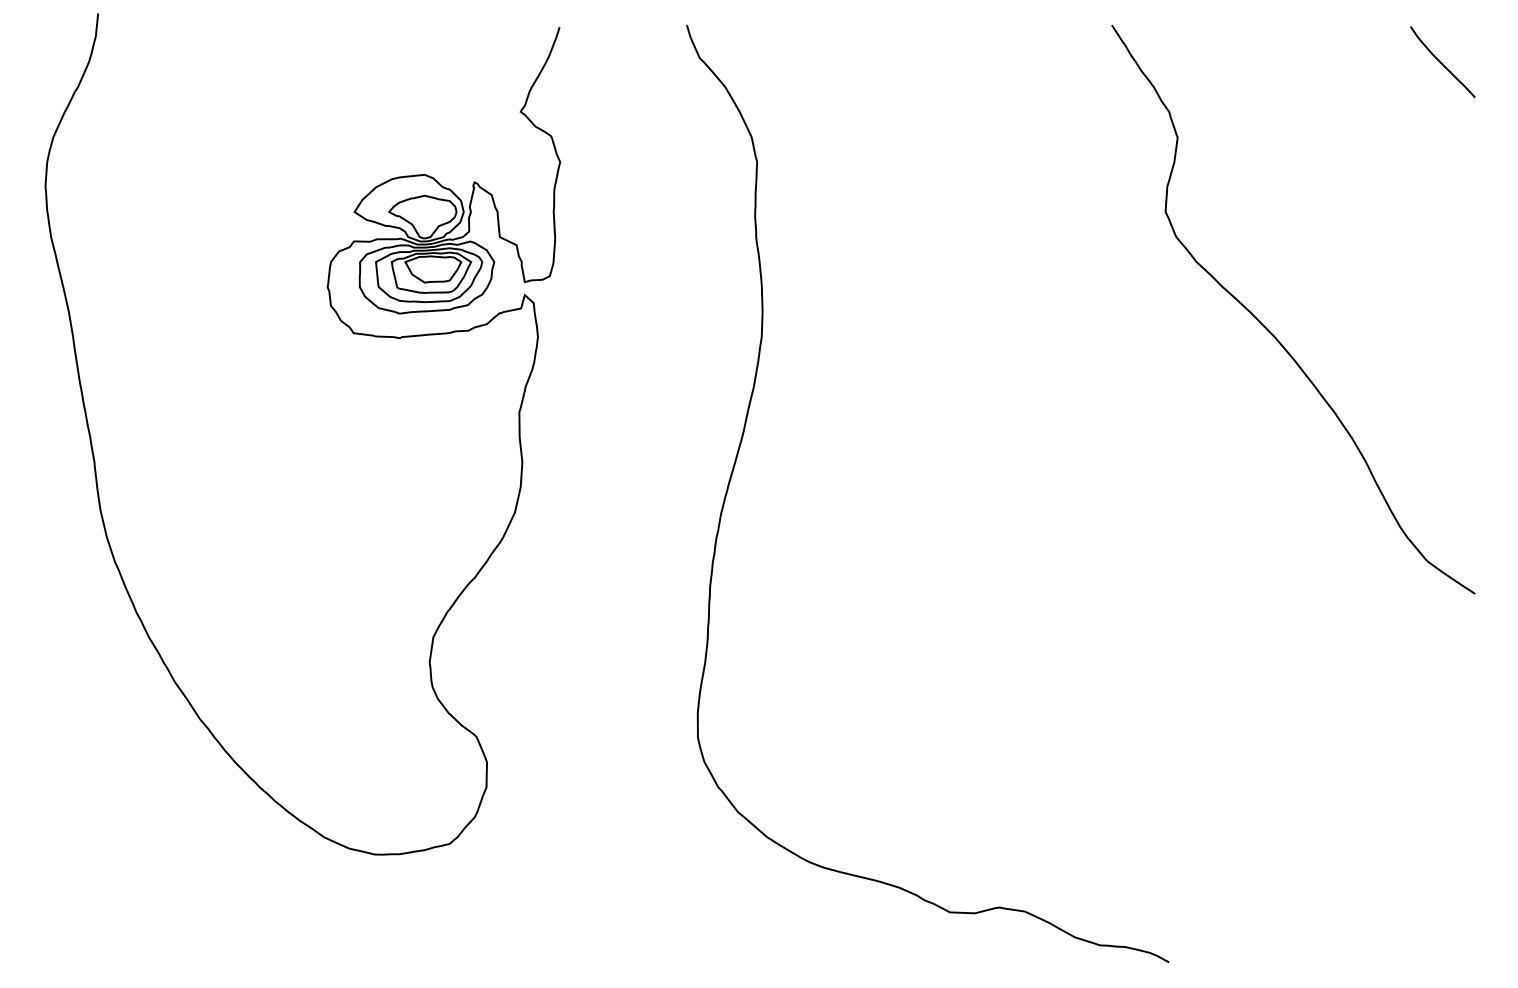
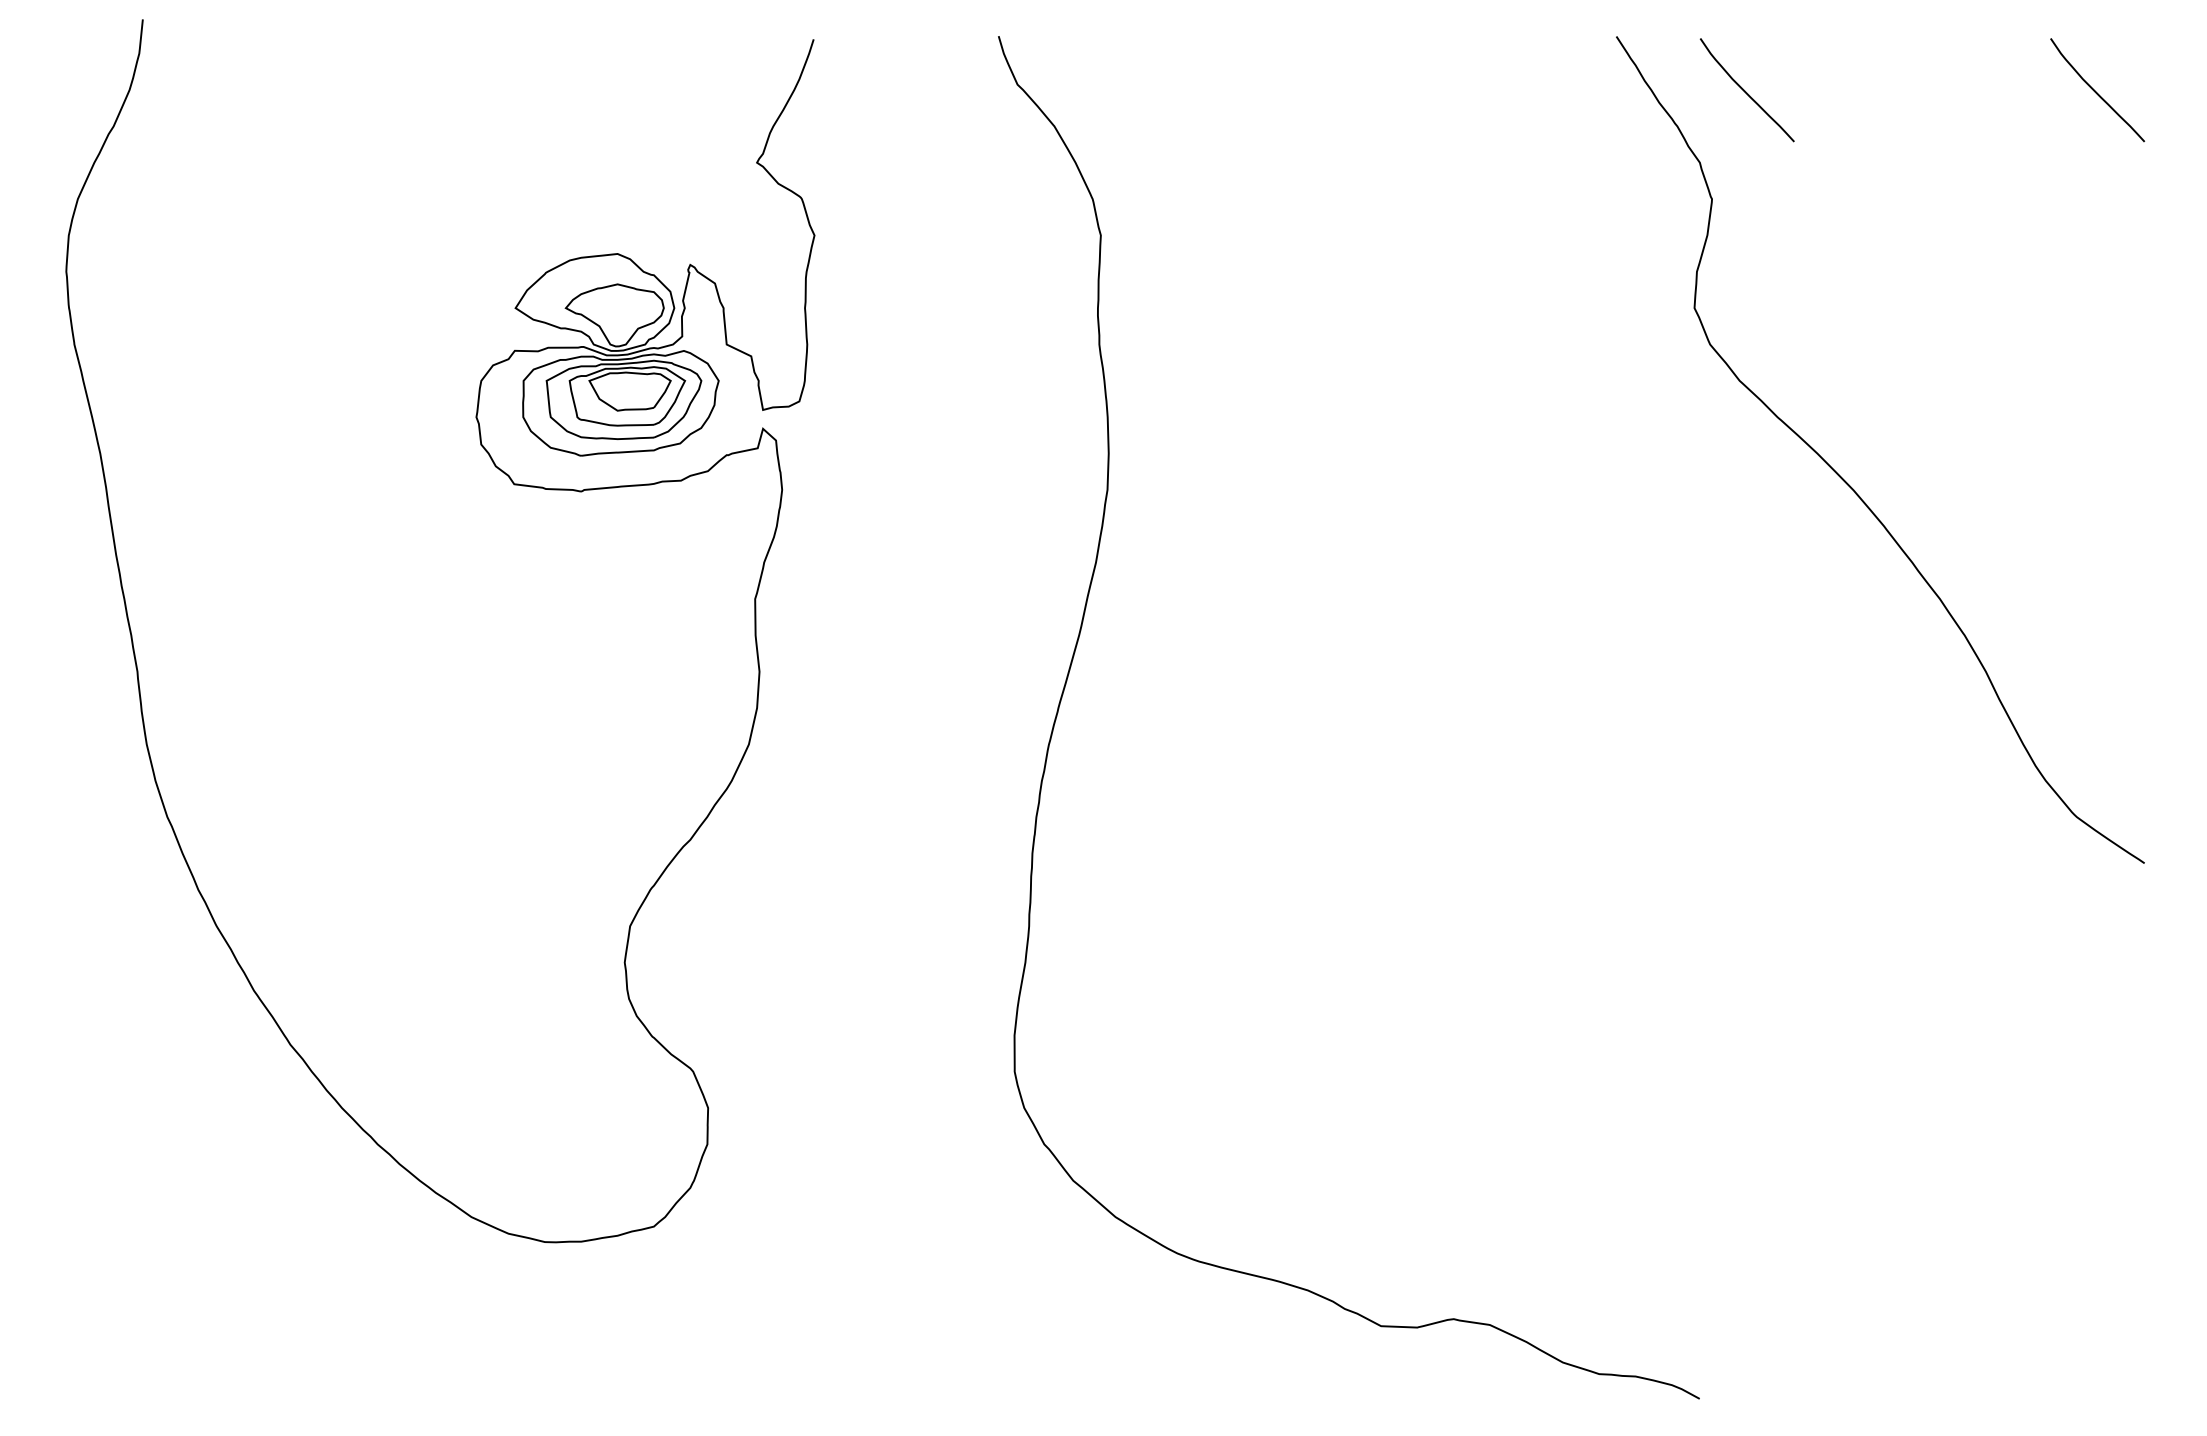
curve: (1200, 62) -> (1745, 90), added

